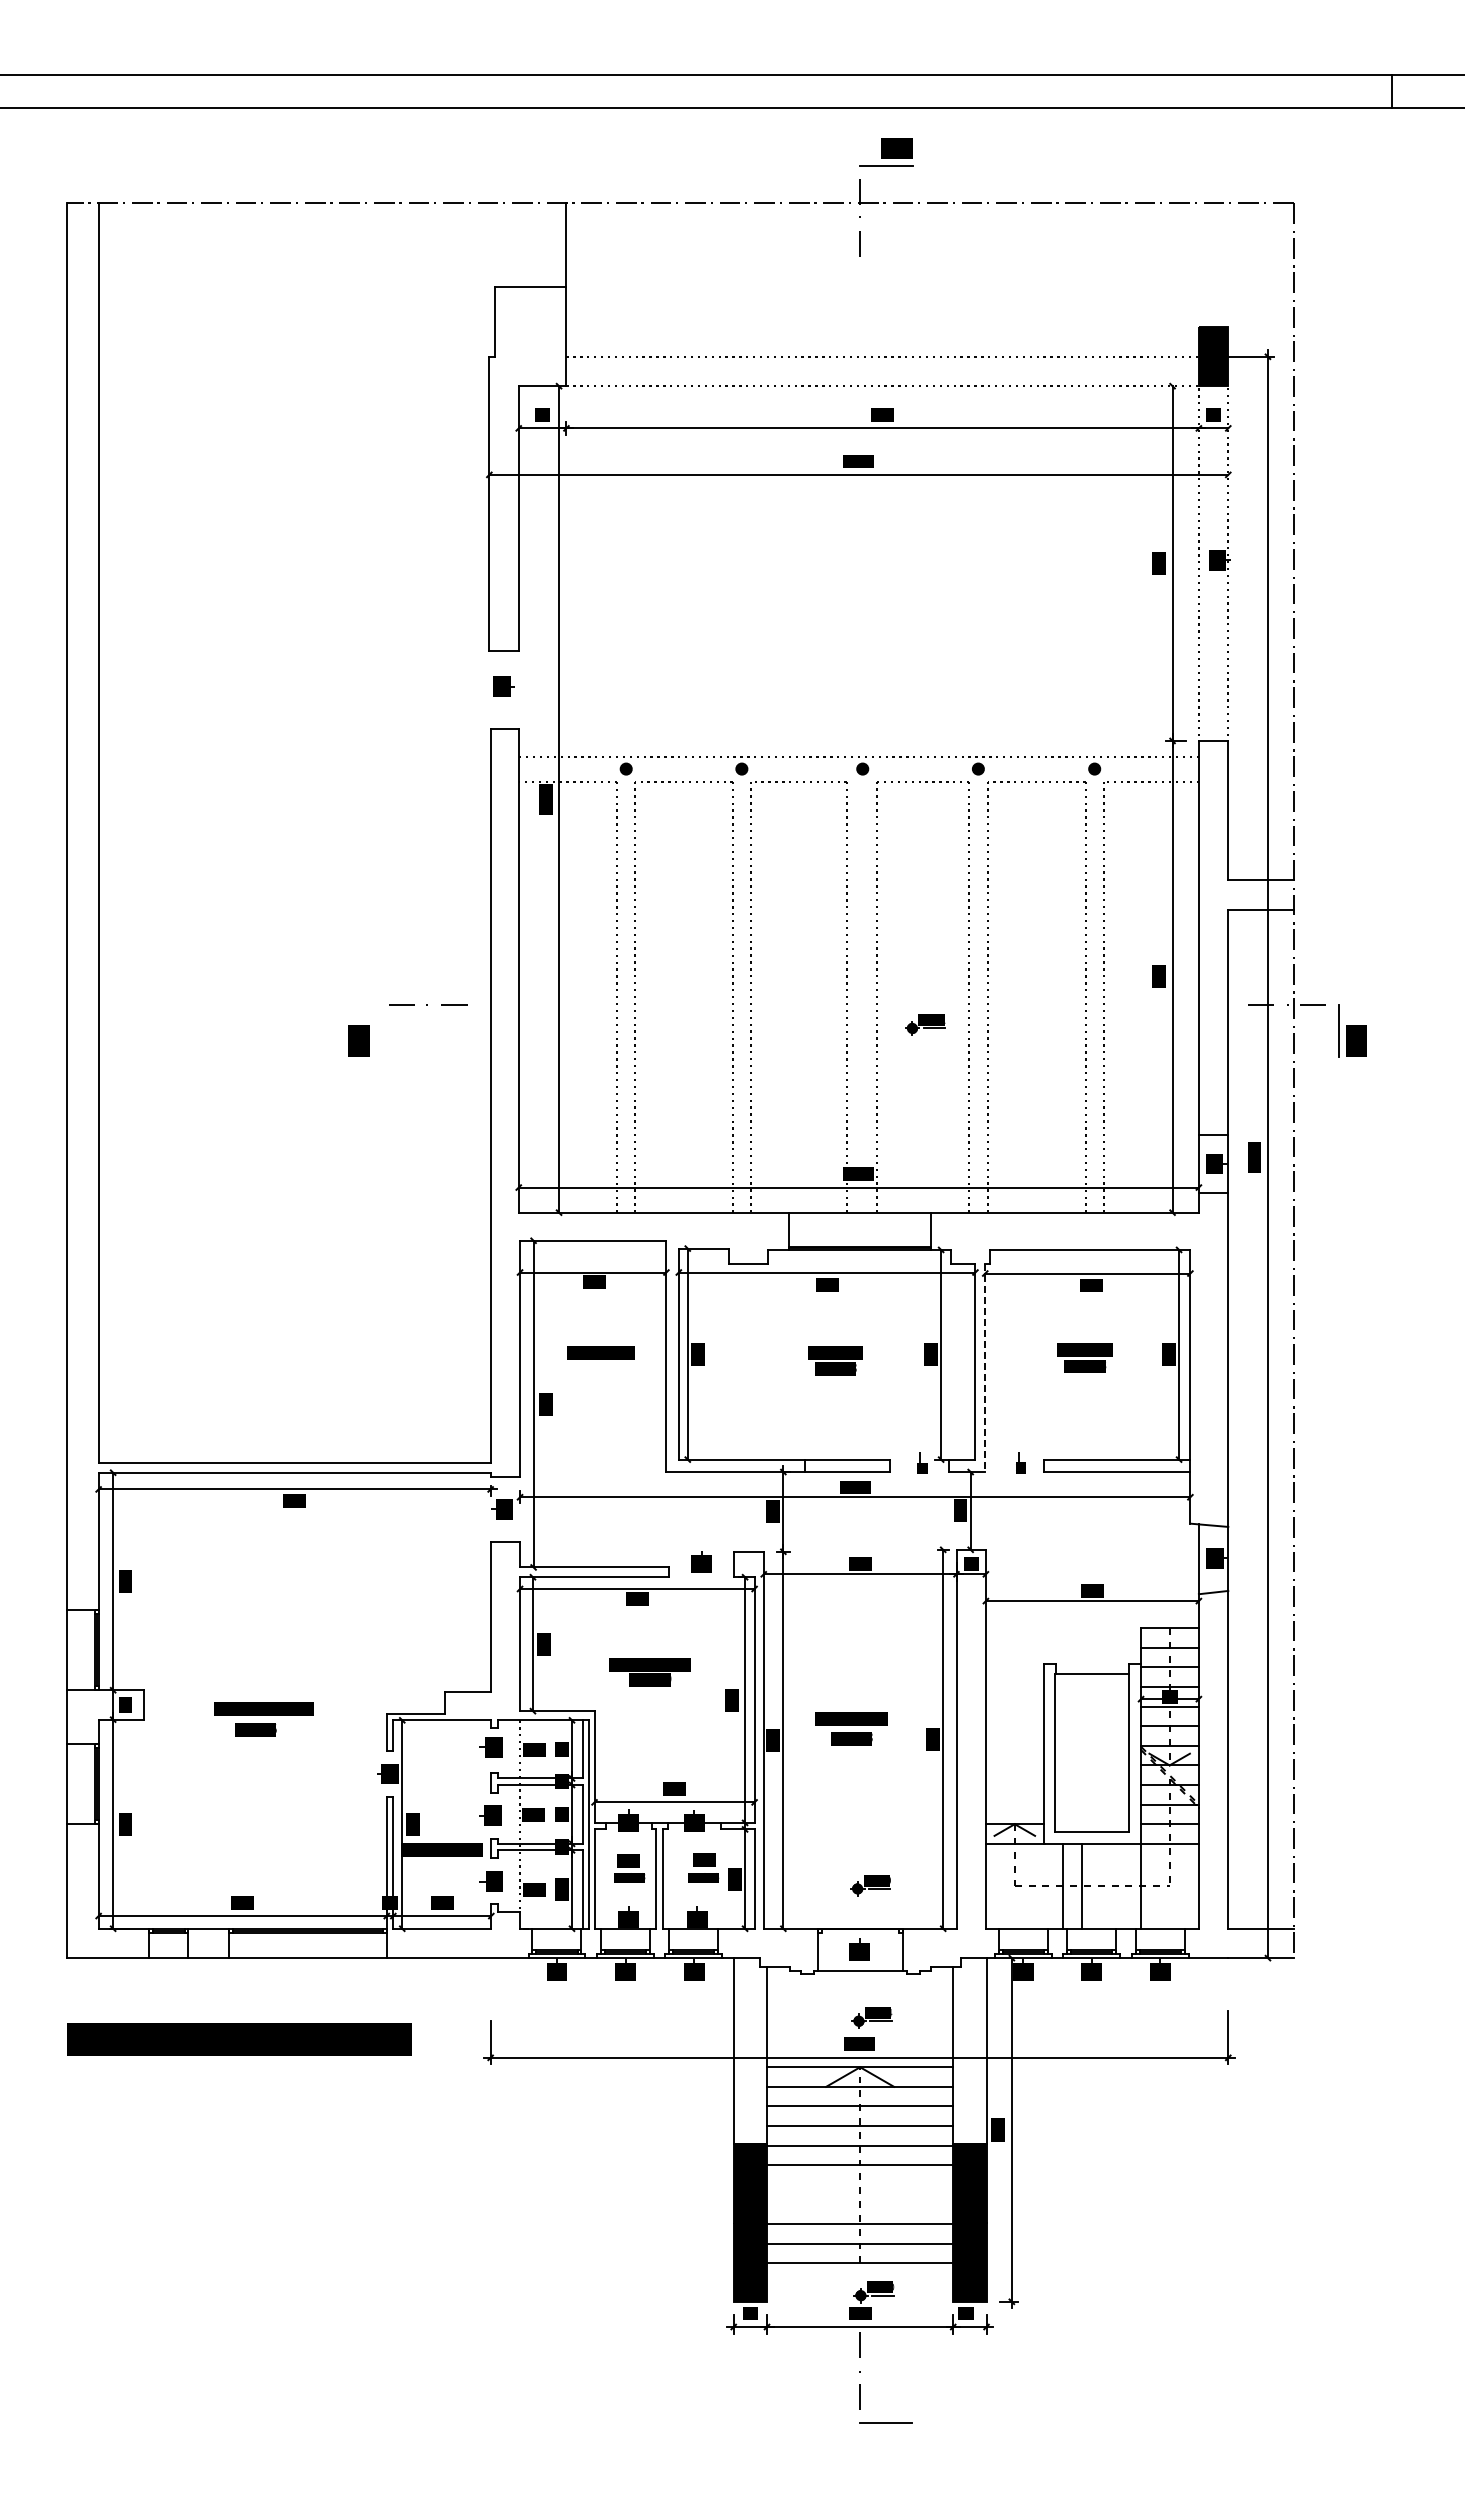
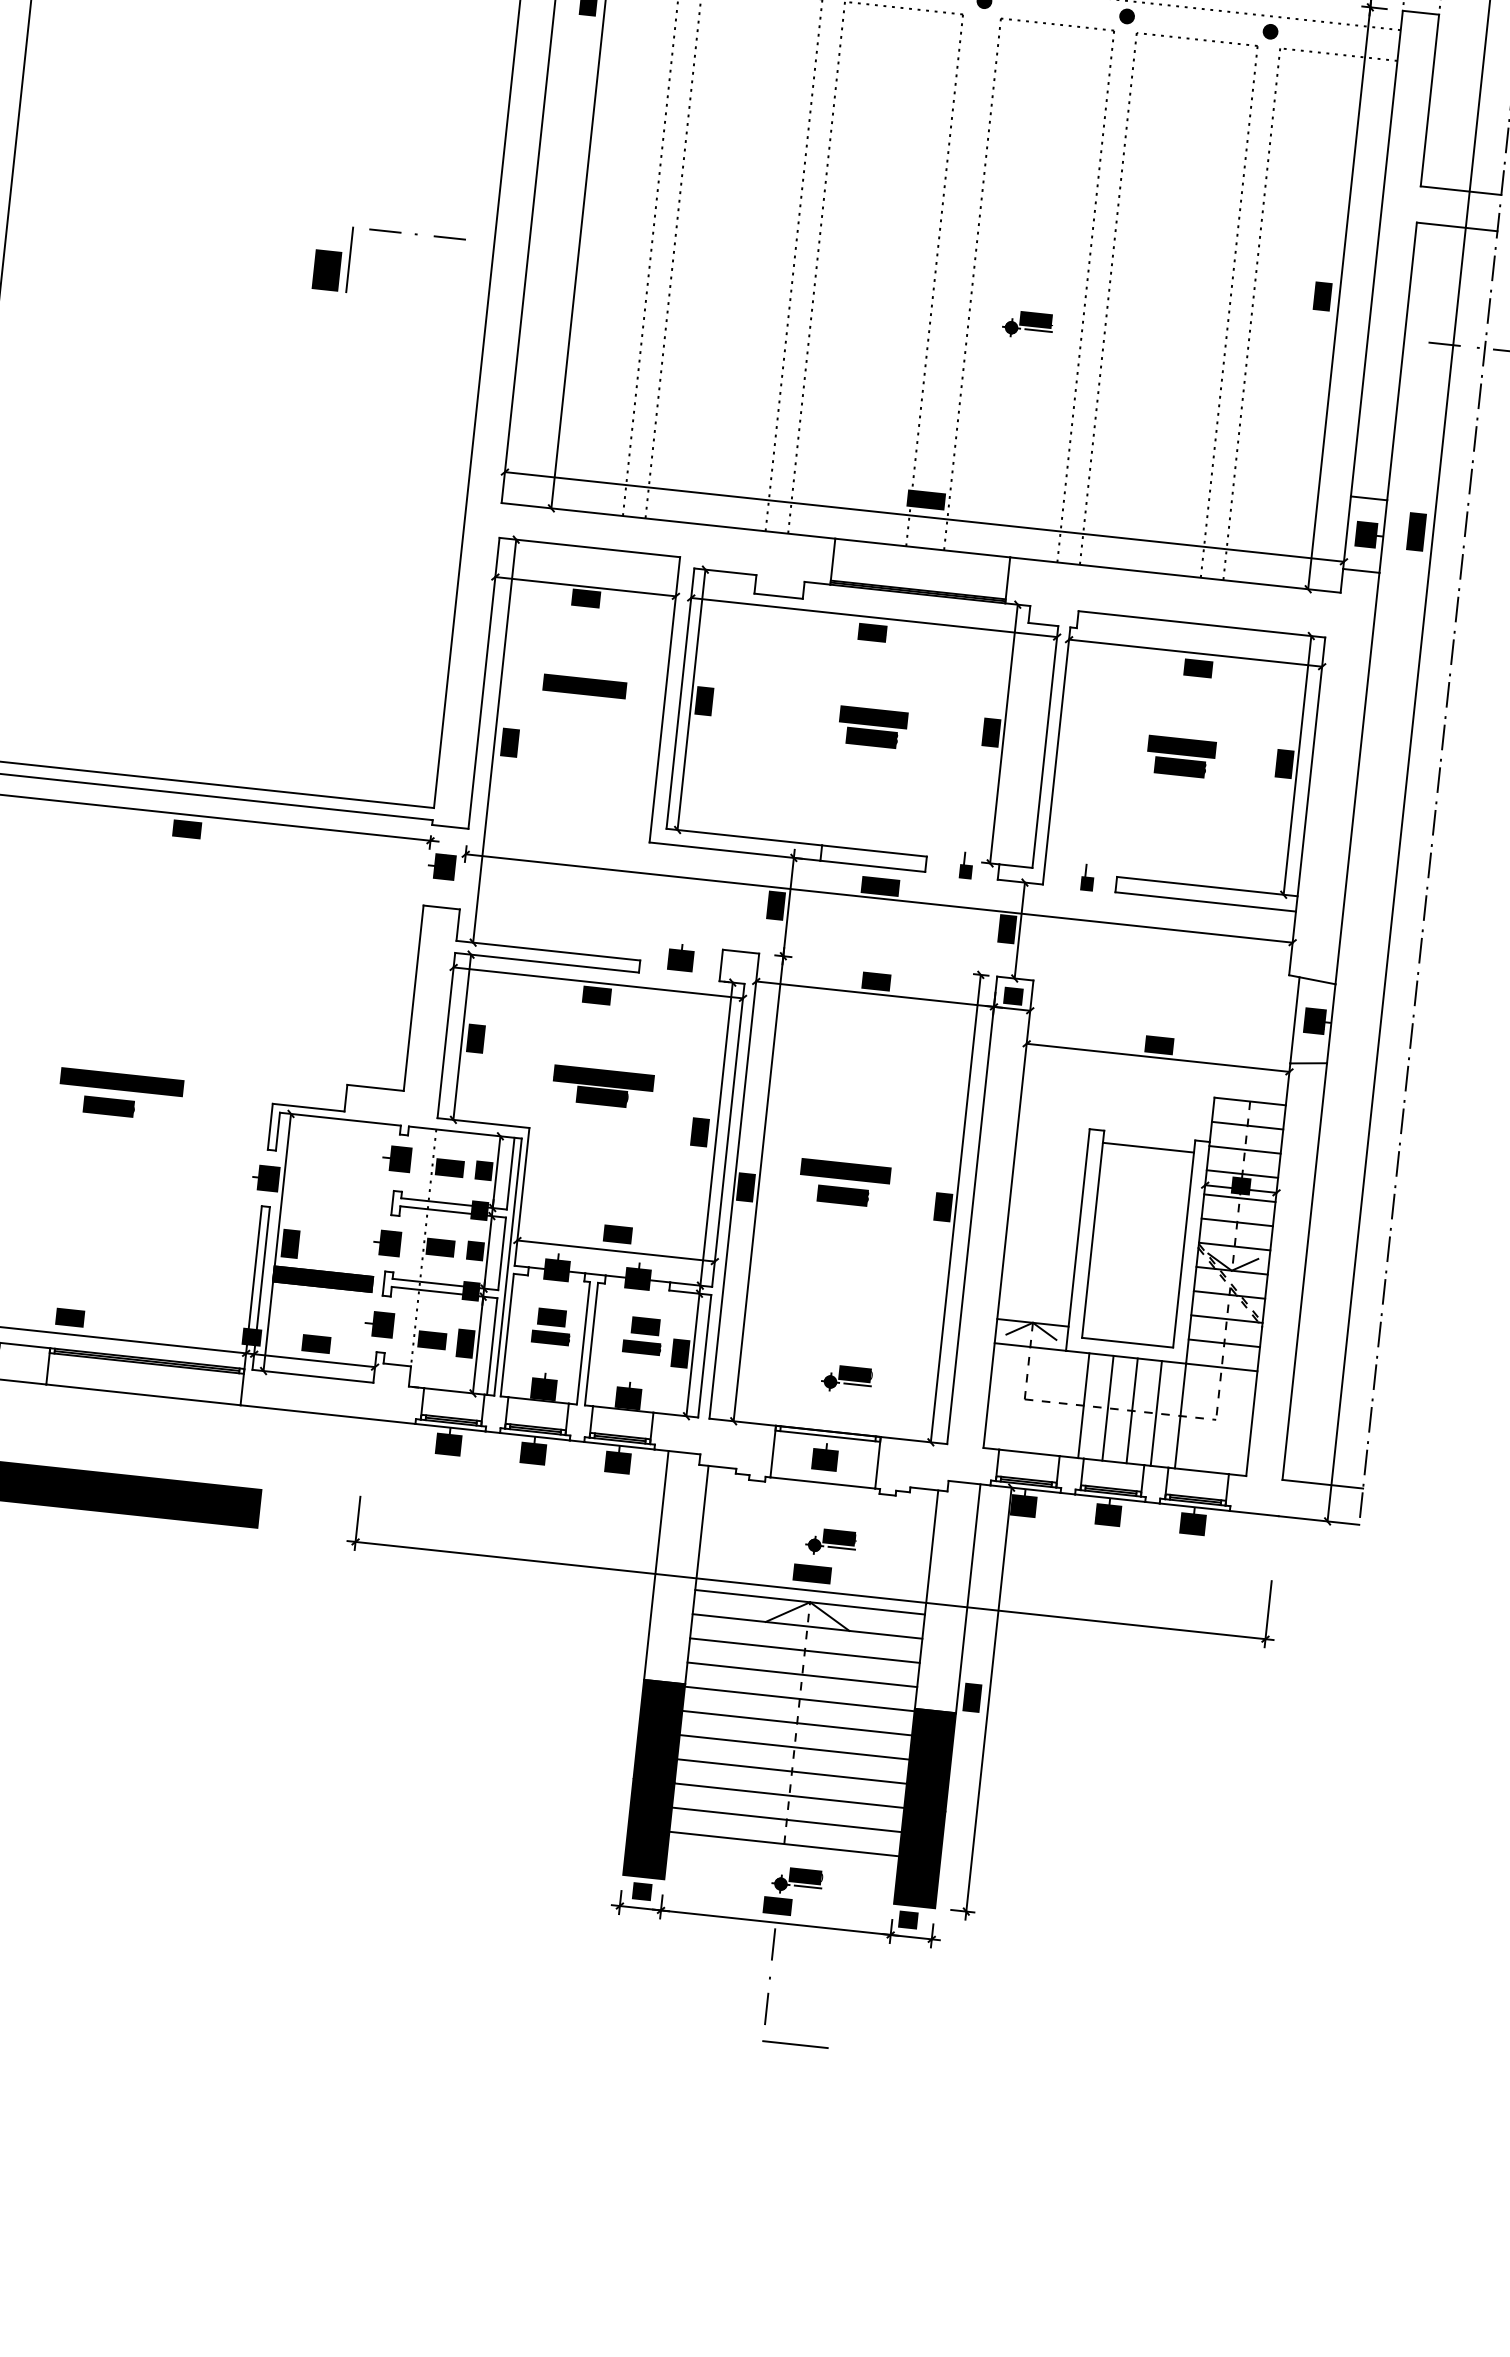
line: (376, 1030) -> (350, 259), added
line: (985, 1368) -> (1056, 756), dashed -> solid
line: (1101, 1885) -> (1131, 1409), added
line: (1121, 1885) -> (1156, 1412), added
line: (859, 1932) -> (827, 1435), added
line: (860, 2184) -> (795, 1746), added
line: (860, 2204) -> (792, 1771), added

